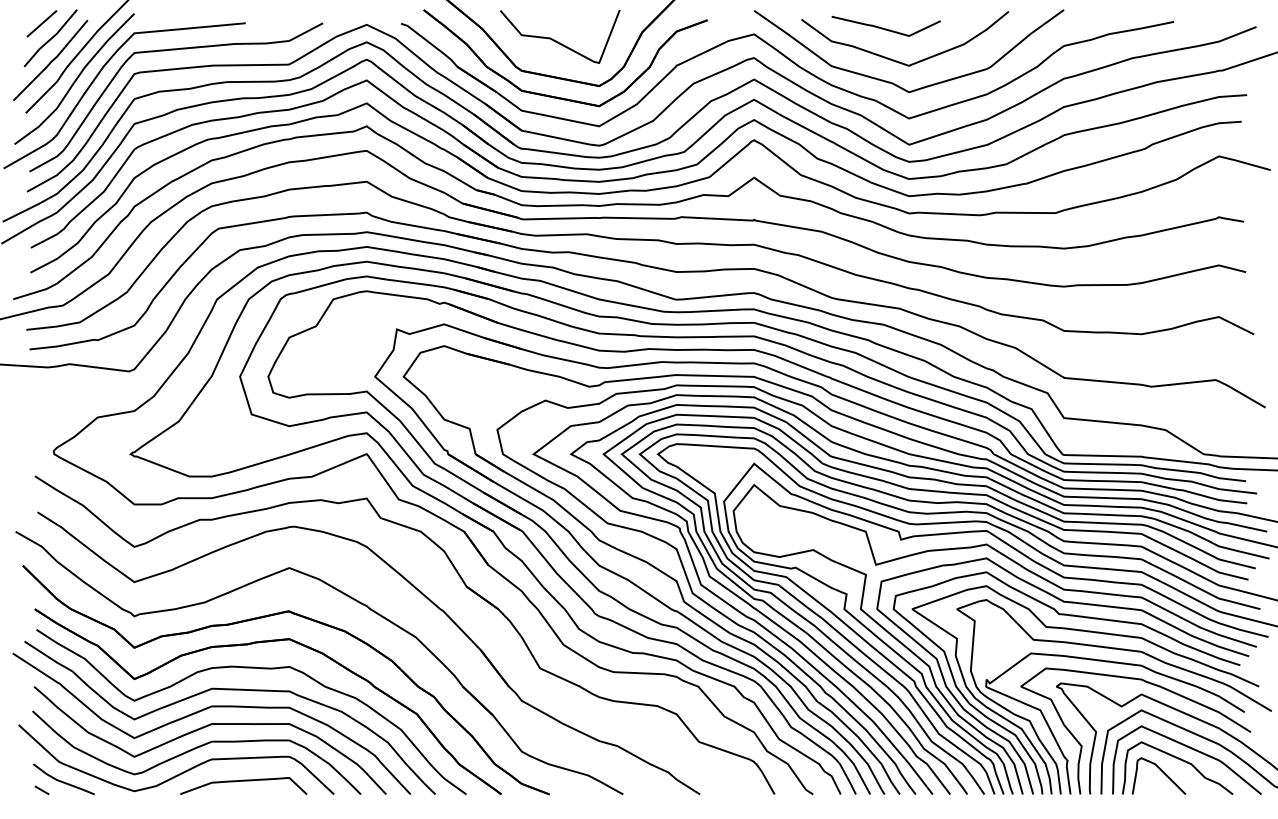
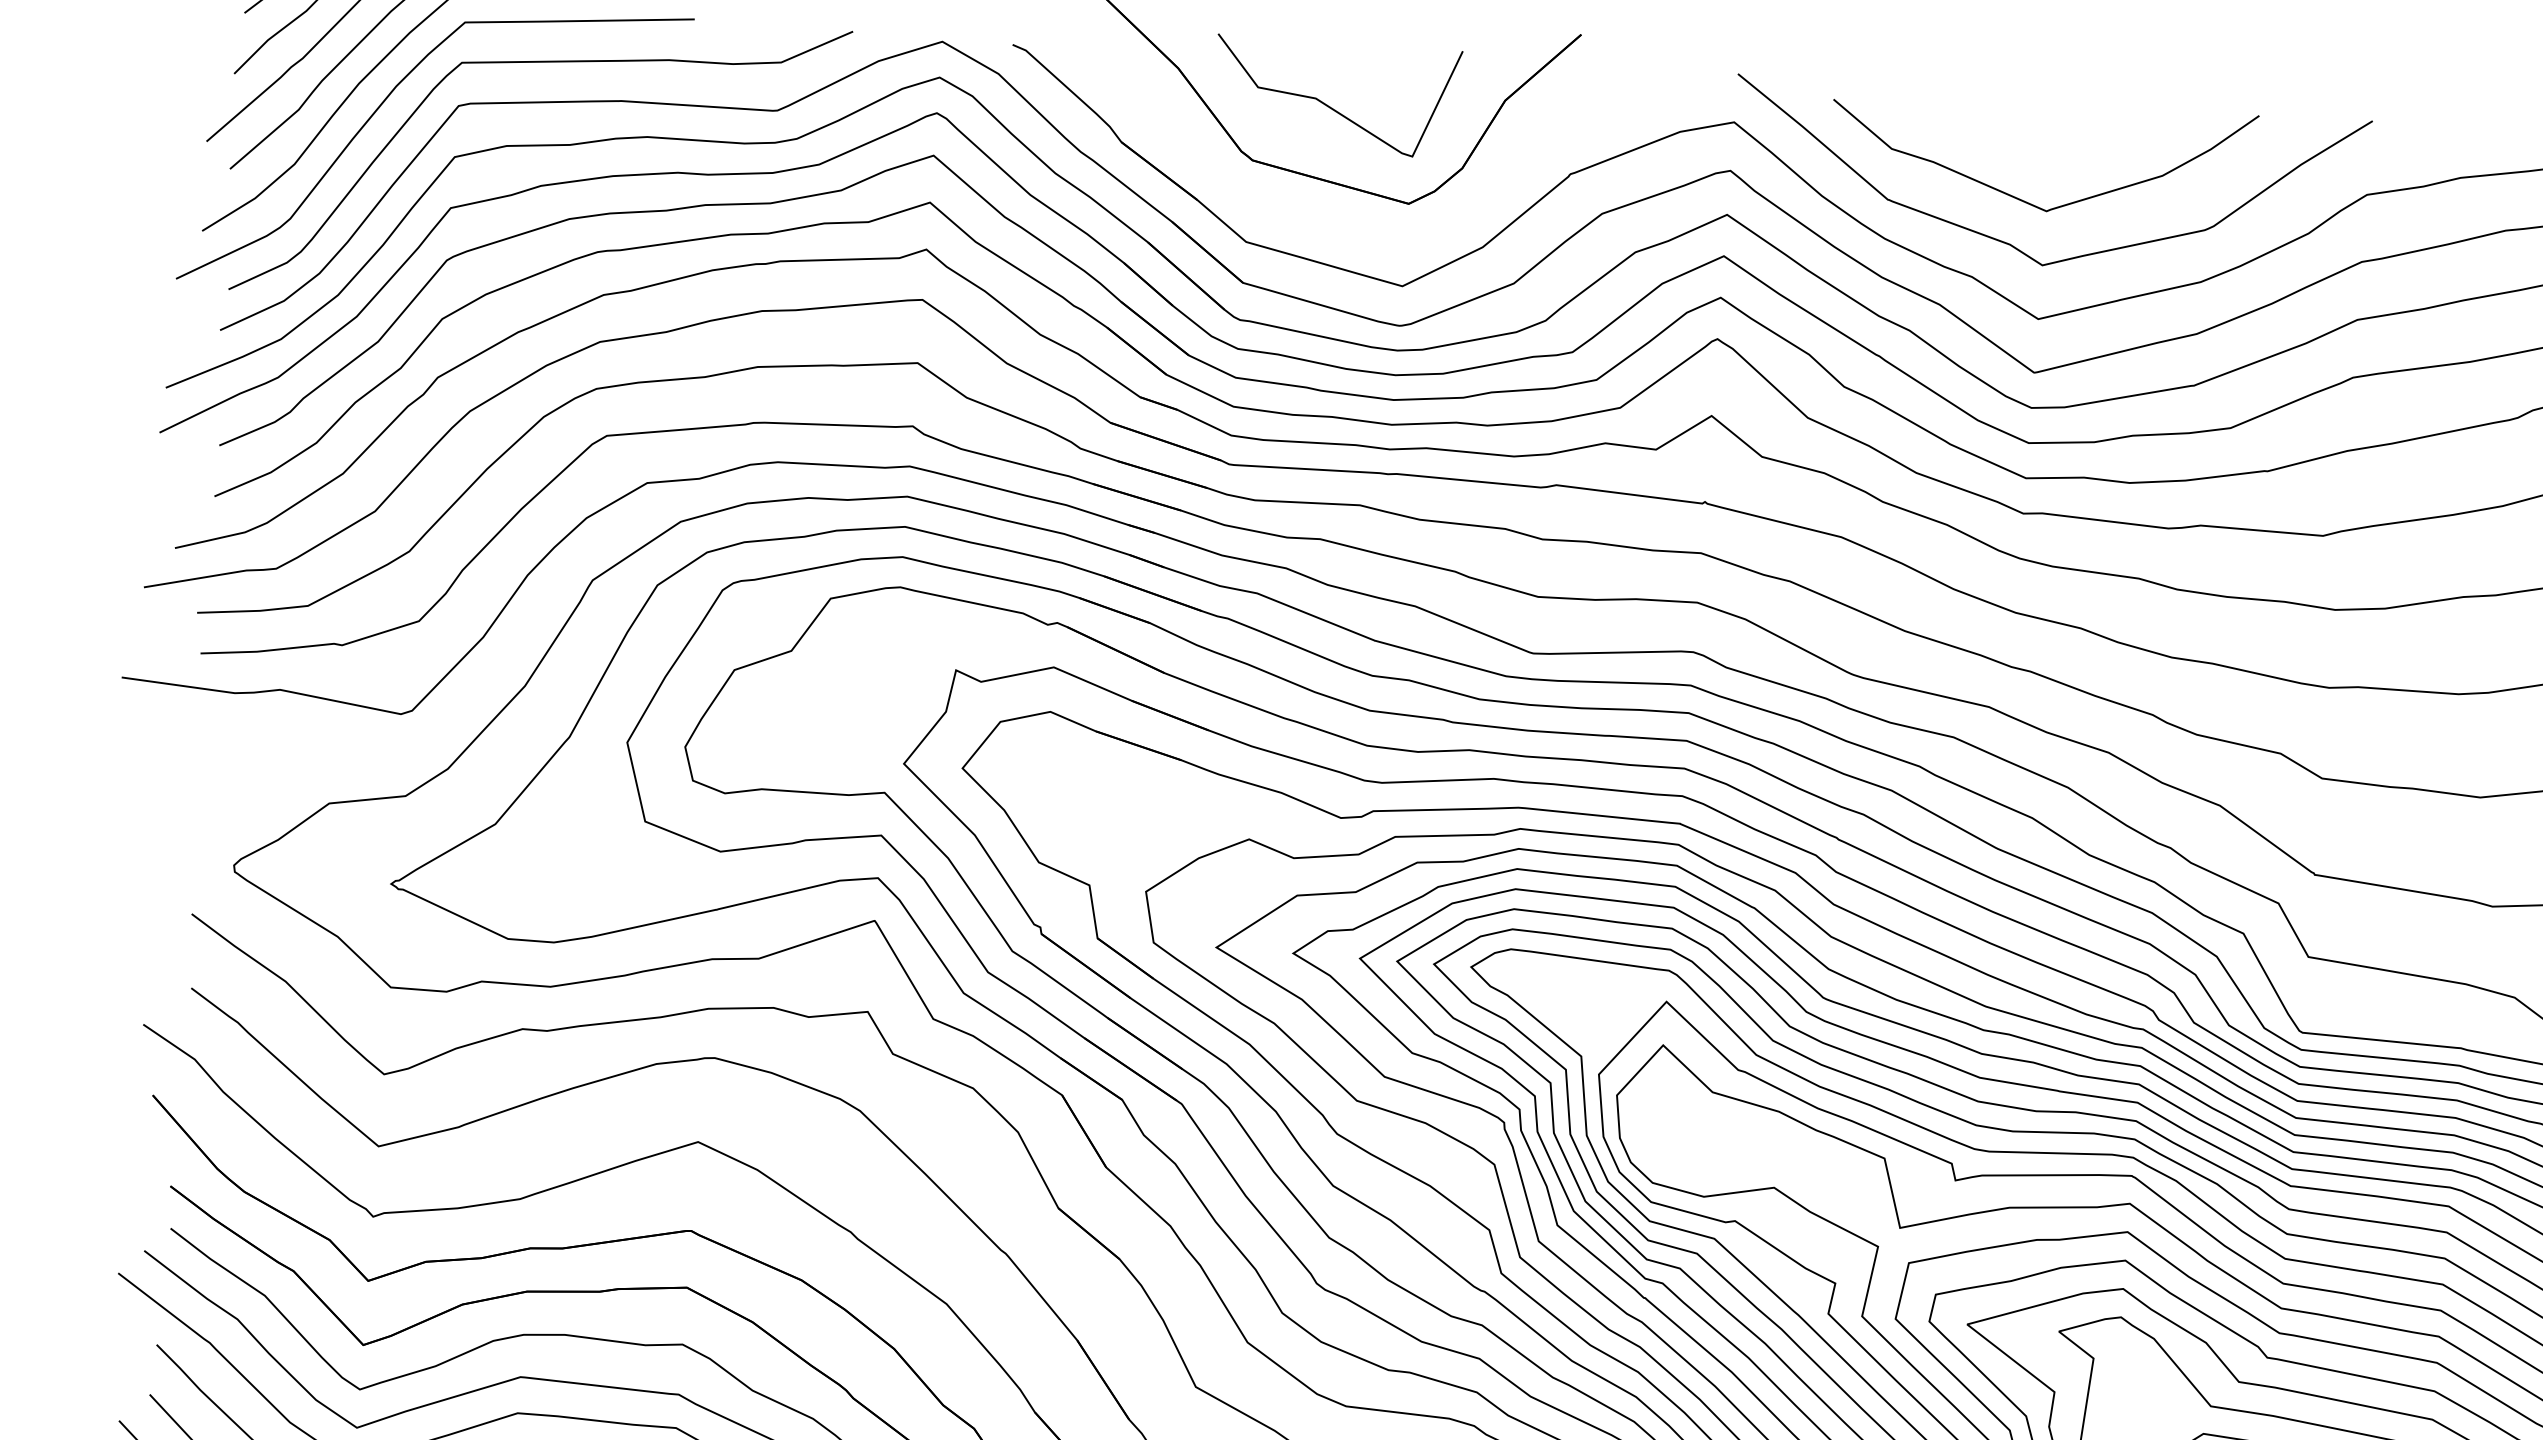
line: (883, 27) -> (2000, 128), removed
part: (557, 96) -> (1321, 218), removed

